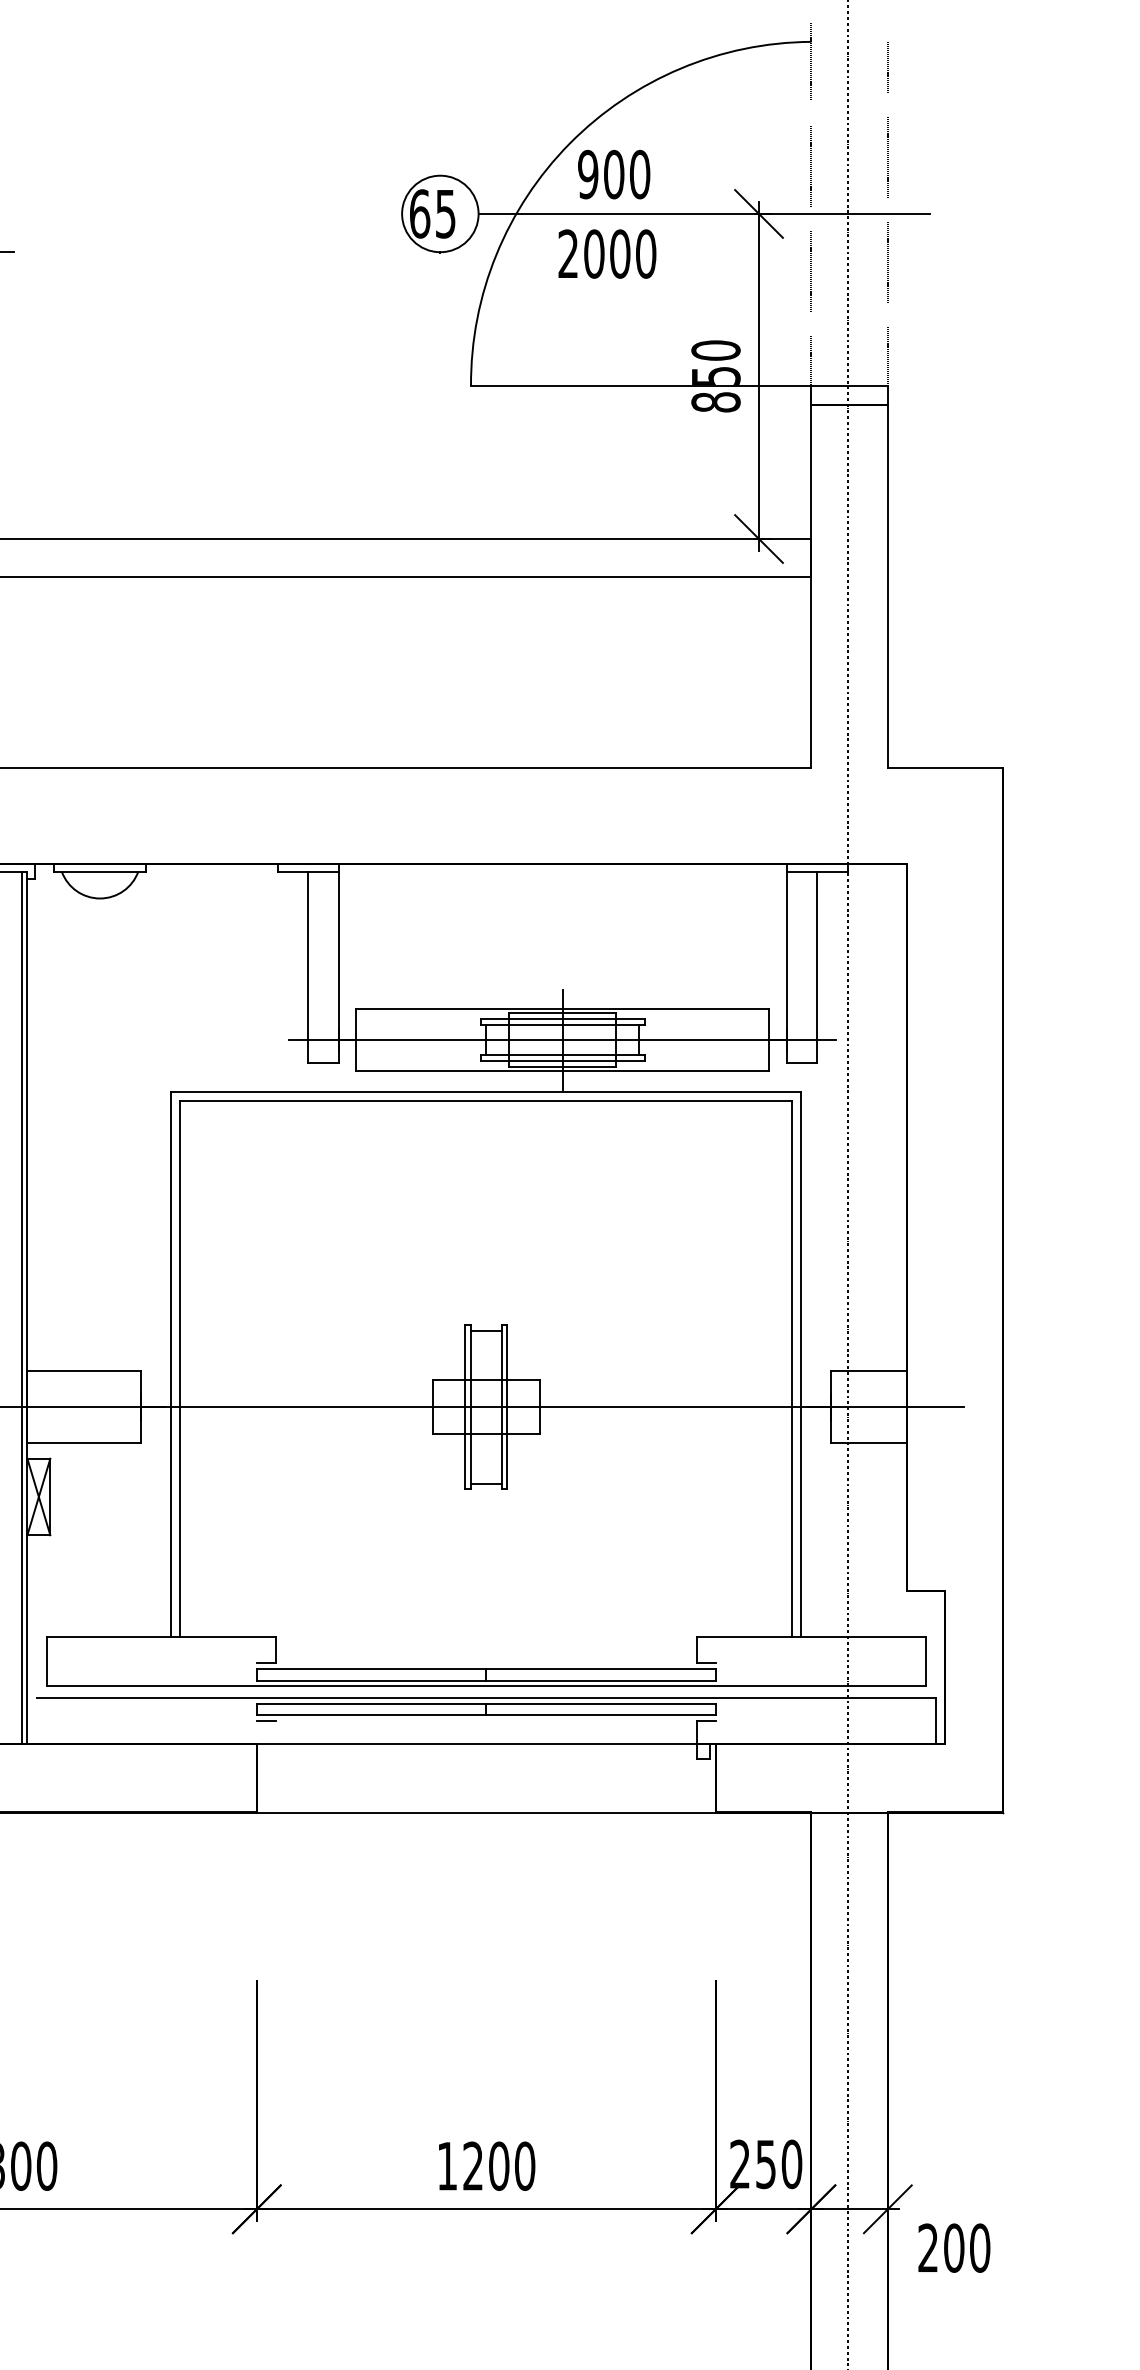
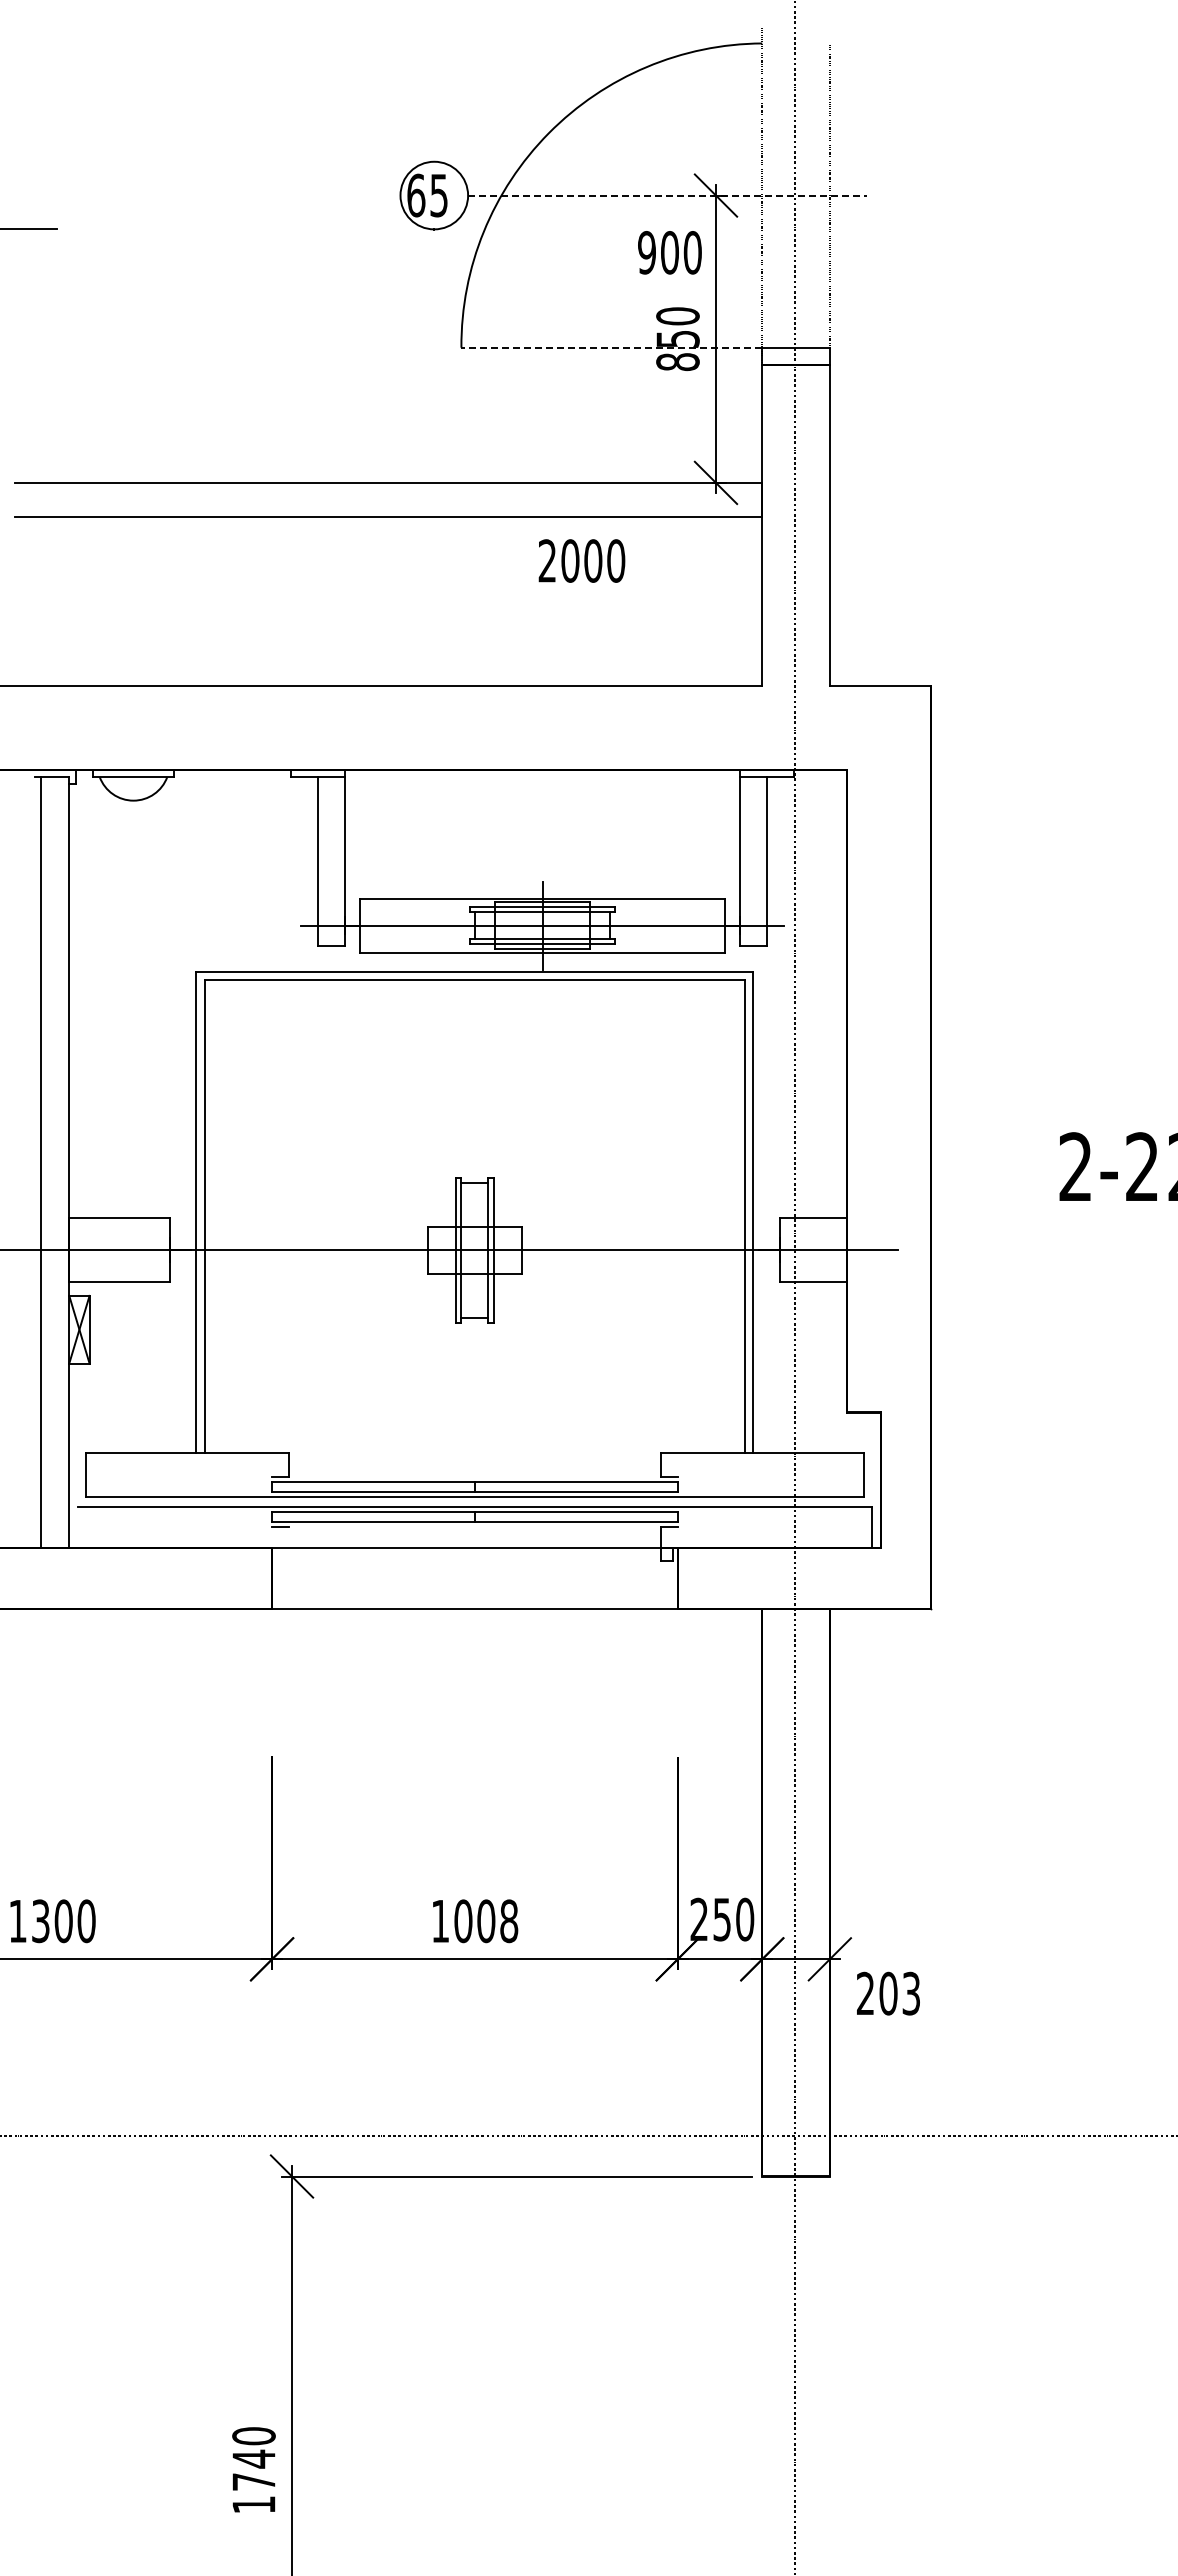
text: (613, 174) -> (669, 252), moved
line: (704, 213) -> (667, 195), solid -> dashed
text: (606, 253) -> (581, 560), moved
line: (640, 385) -> (611, 347), solid -> dashed
line: (21, 1307) -> (64, 1162), removed
text: (499, 2166) -> (486, 1921), 1200 -> 1008
text: (980, 2247) -> (911, 1993), 200 -> 203

